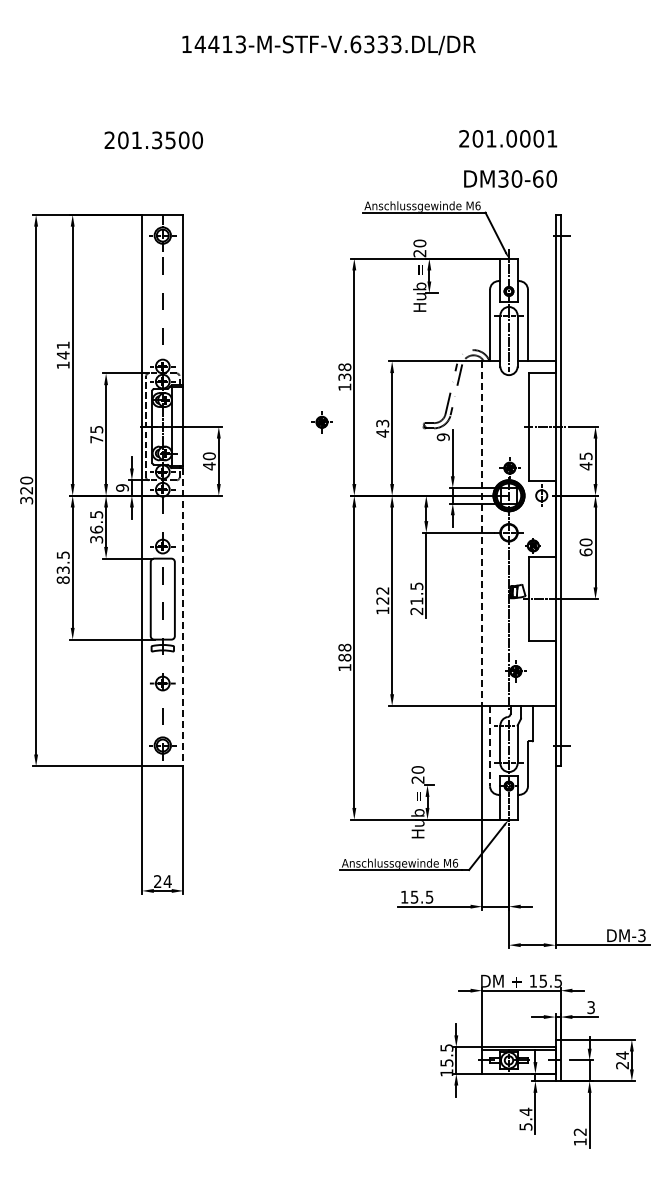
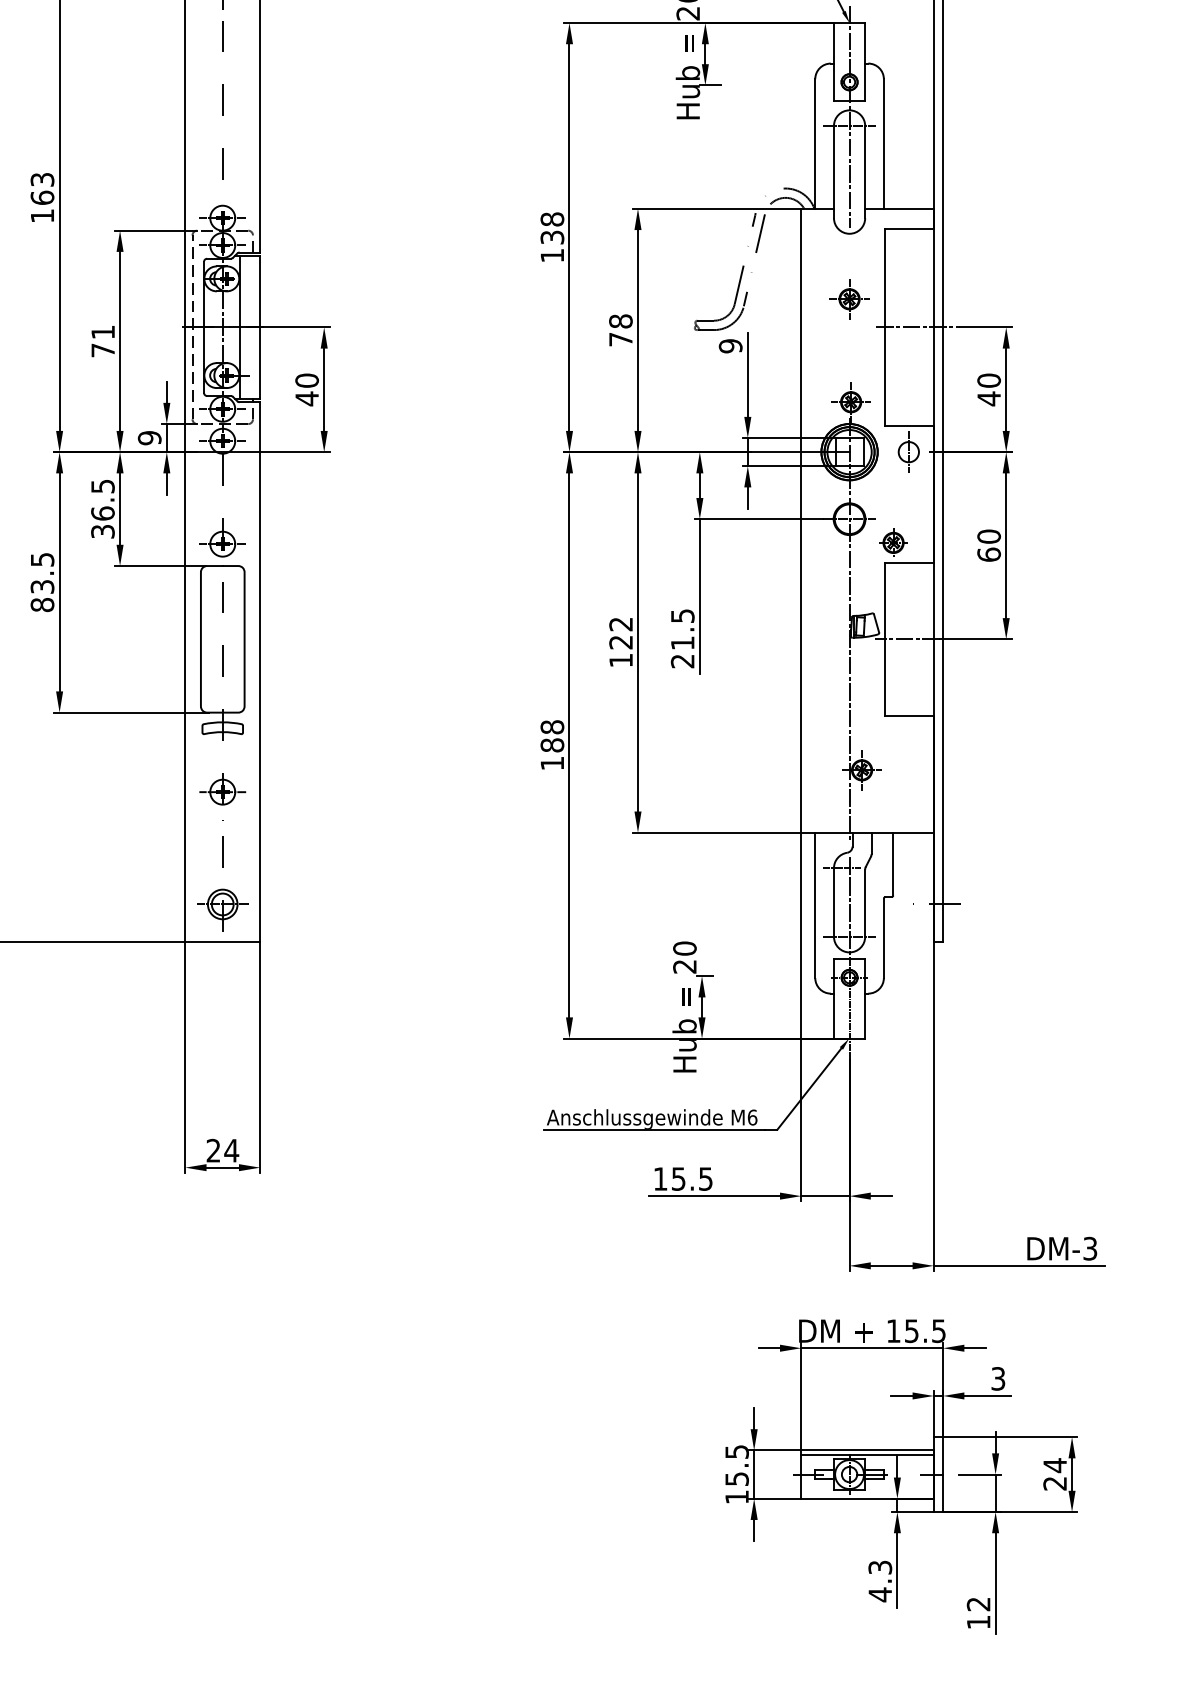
text: (62, 350) -> (41, 189), 141 -> 163
part: (321, 422) -> (848, 299), moved
text: (382, 428) -> (620, 330), 43 -> 78
text: (96, 429) -> (102, 332), 75 -> 71
text: (585, 456) -> (988, 381), 45 -> 40
line: (482, 534) -> (801, 522), dashed -> solid
line: (183, 617) -> (260, 672), dashed -> solid
line: (490, 746) -> (816, 906), dashed -> solid
text: (525, 1118) -> (879, 1579), 5.4 -> 4.3

